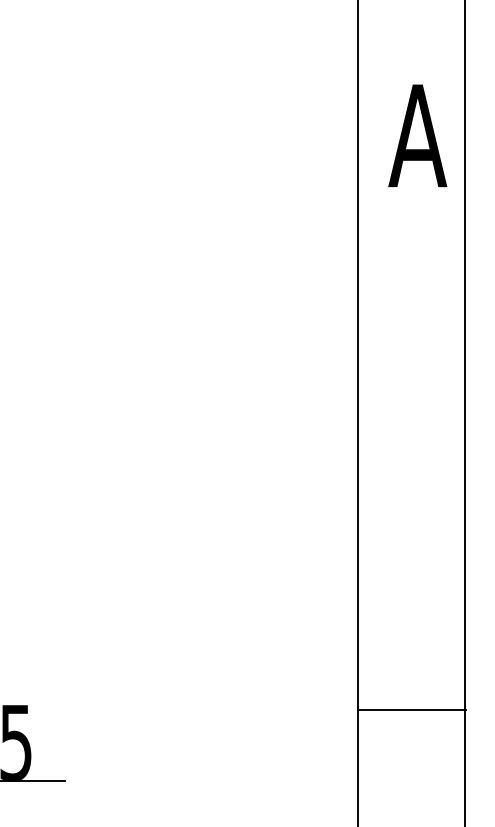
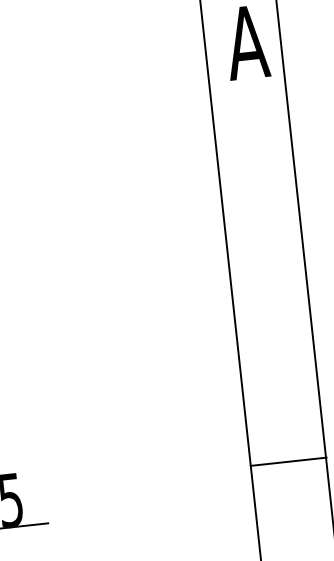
line: (412, 710) -> (288, 462), moved

